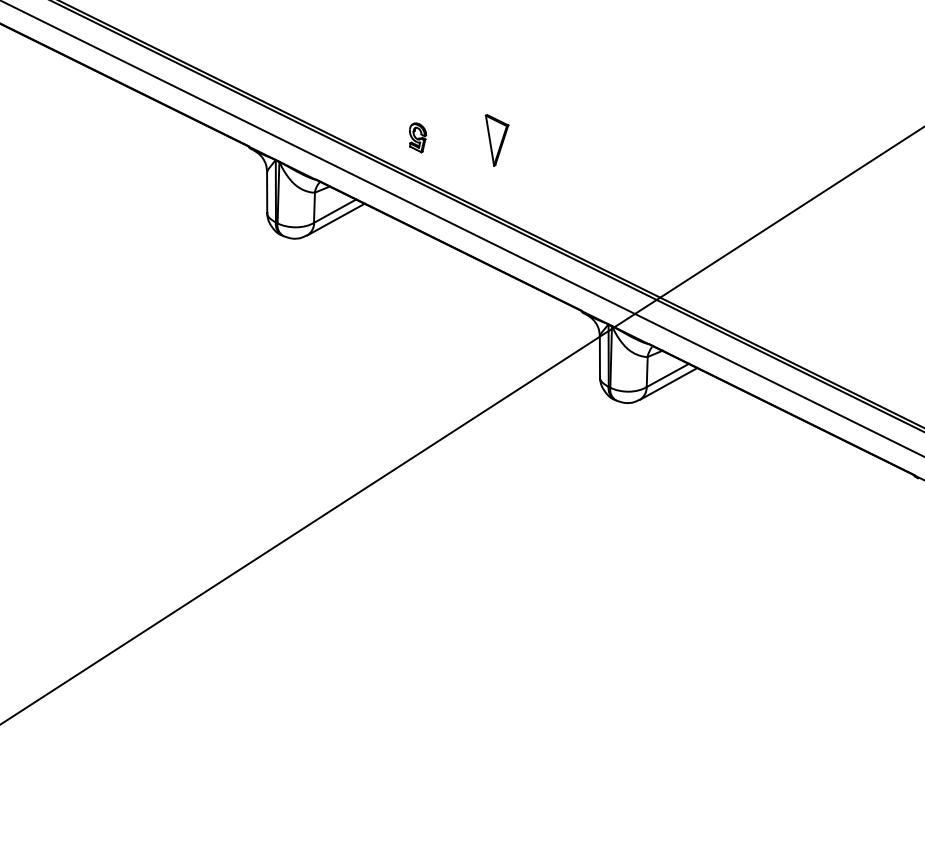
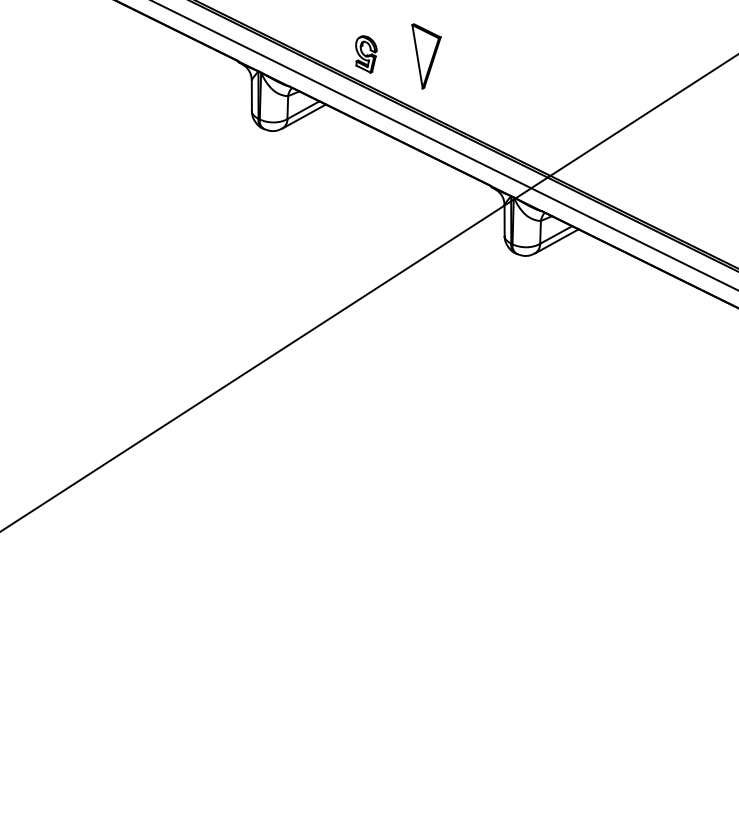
part: (418, 137) -> (366, 54), size x1.67
part: (497, 140) -> (426, 56), size x1.67

